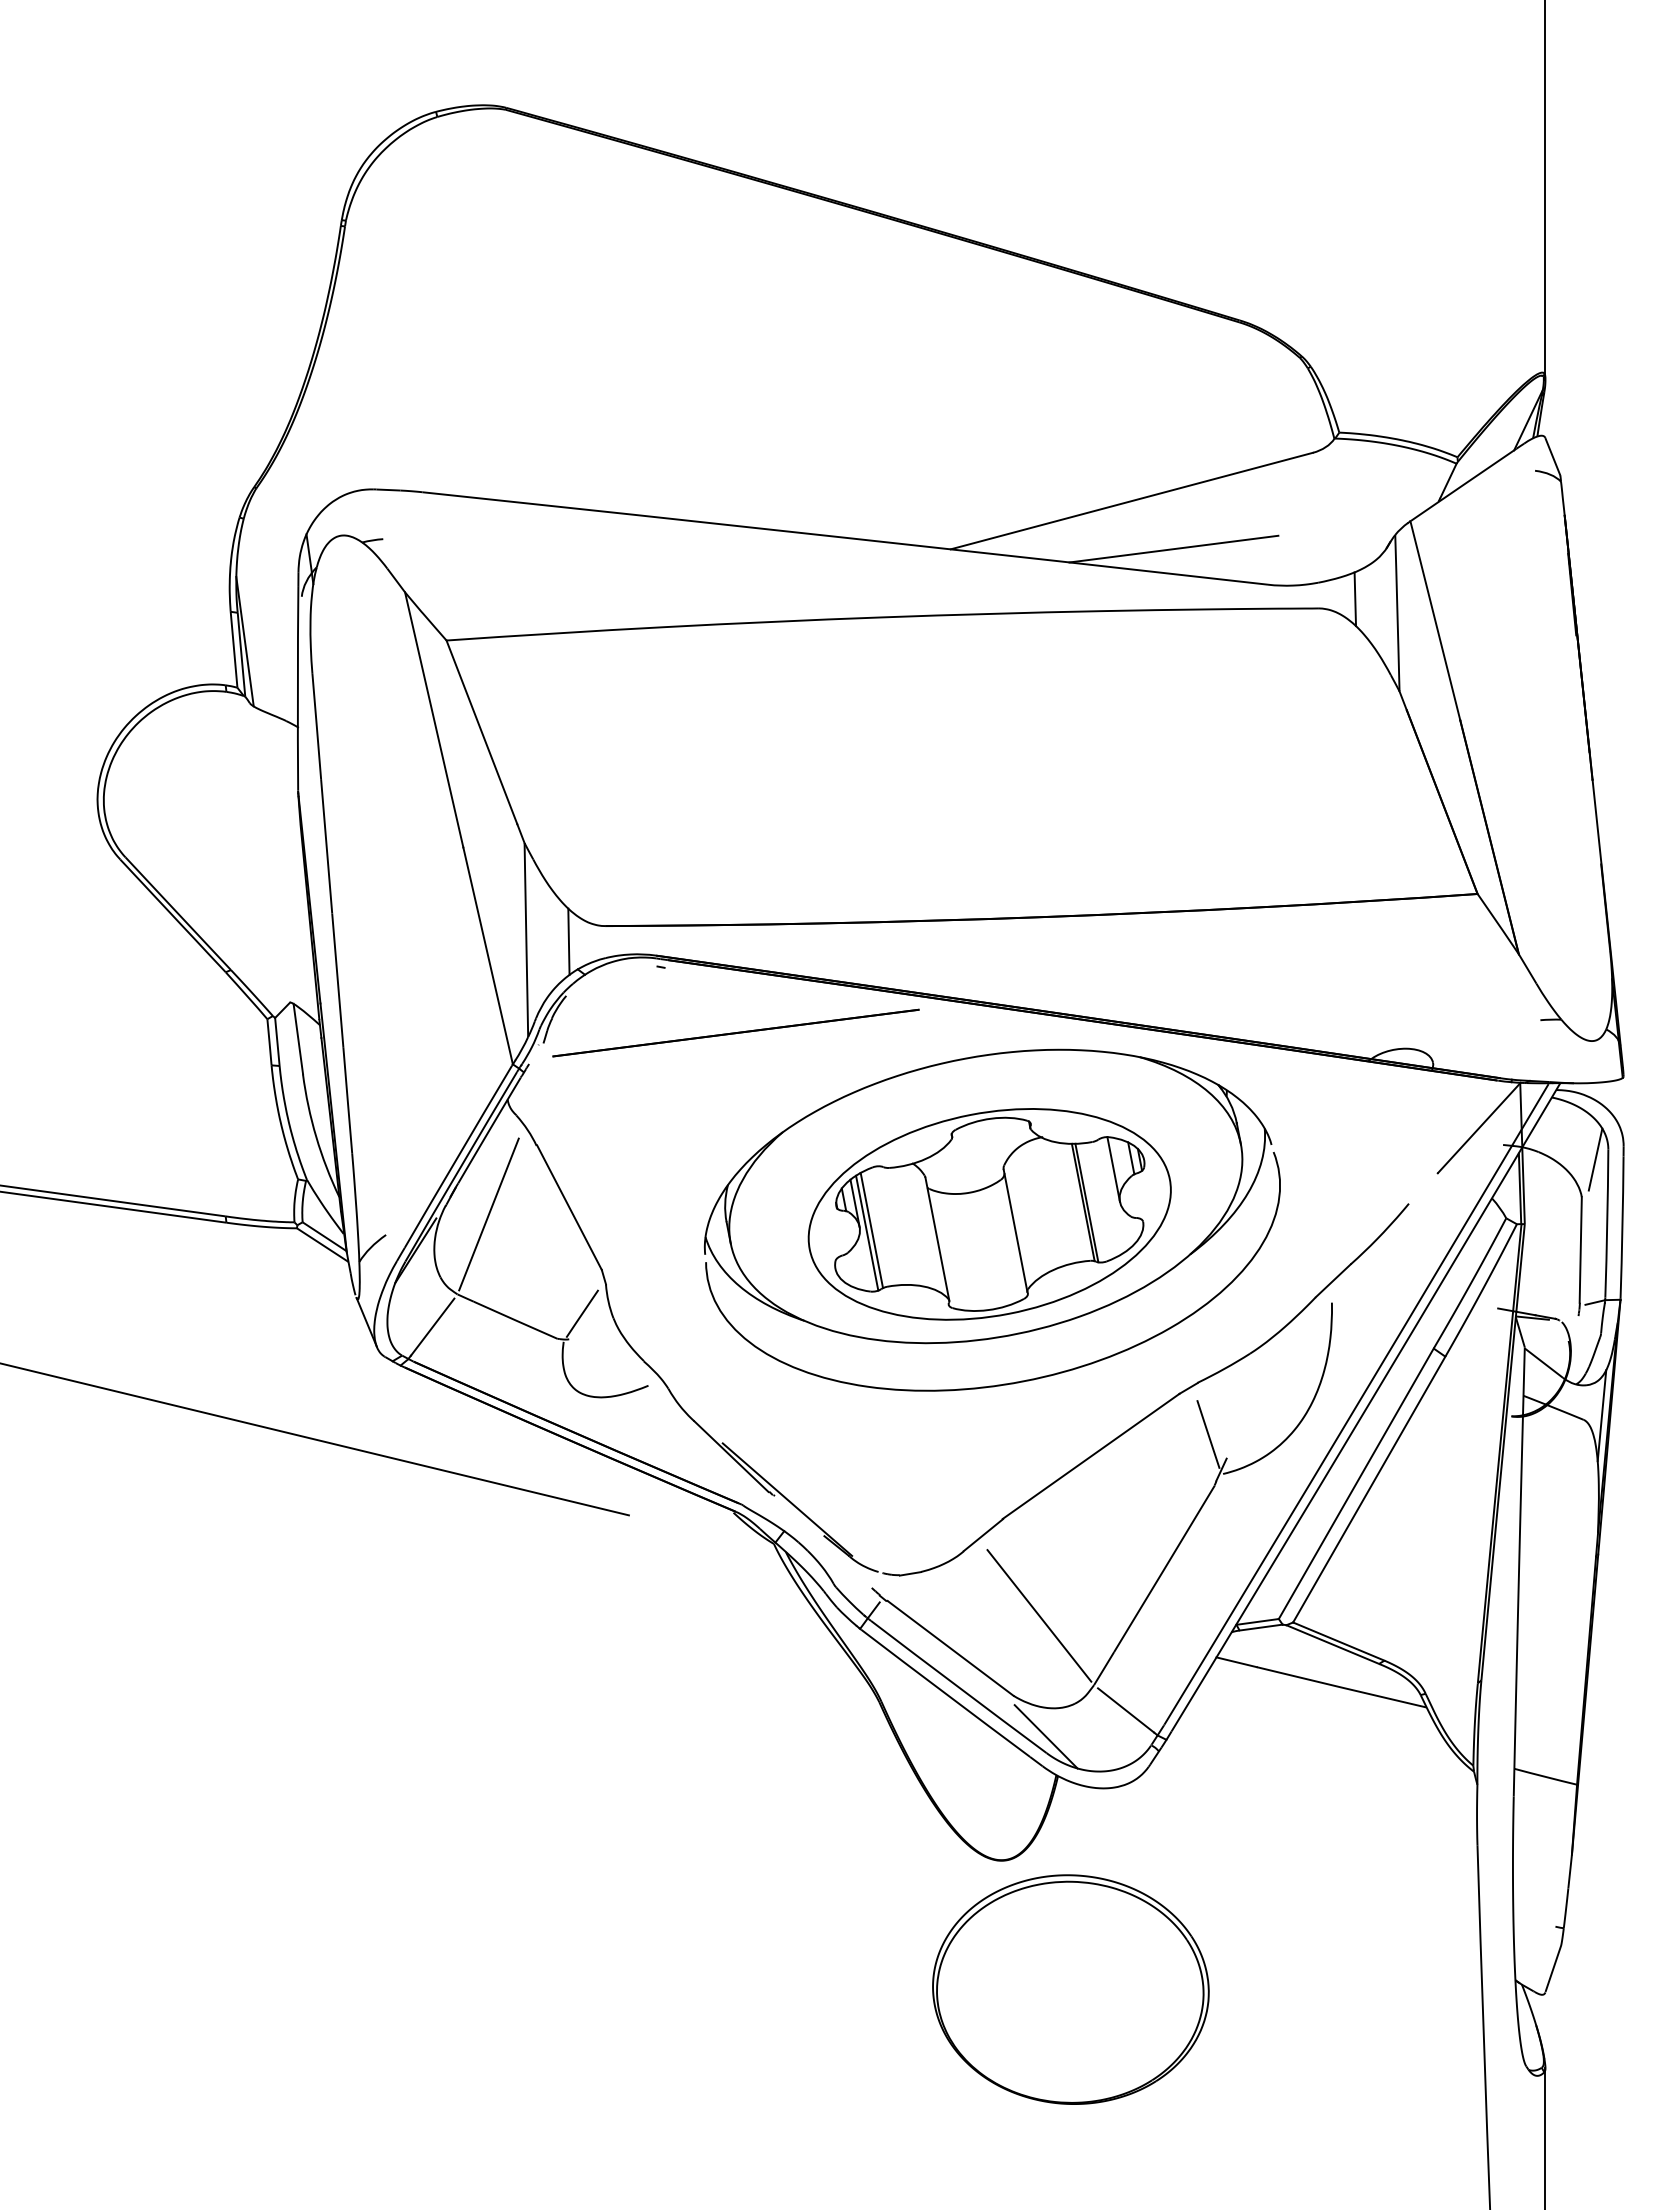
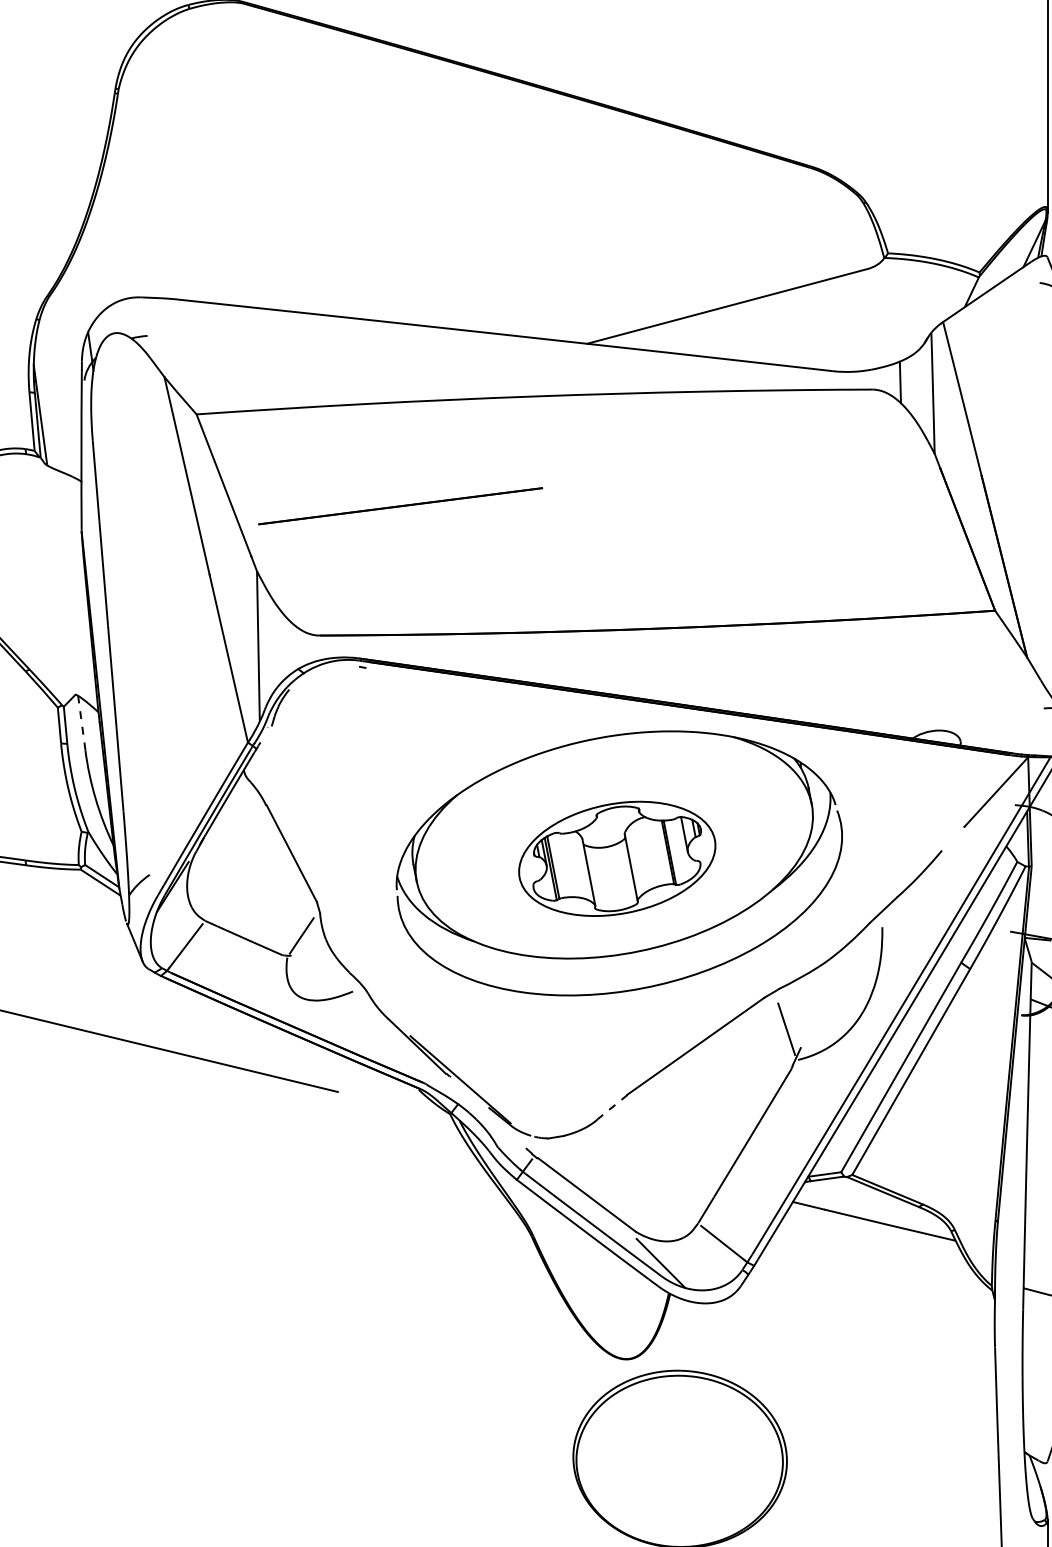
line: (1173, 548) -> (759, 343), removed
line: (568, 941) -> (291, 647), removed
line: (735, 1032) -> (400, 505), moved
line: (298, 1039) -> (81, 723), solid -> dashed
line: (488, 1214) -> (229, 858), removed
part: (989, 1214) -> (617, 858), size x0.7
line: (983, 1535) -> (612, 1107), solid -> dashed
line: (1039, 1615) -> (655, 1169), removed

